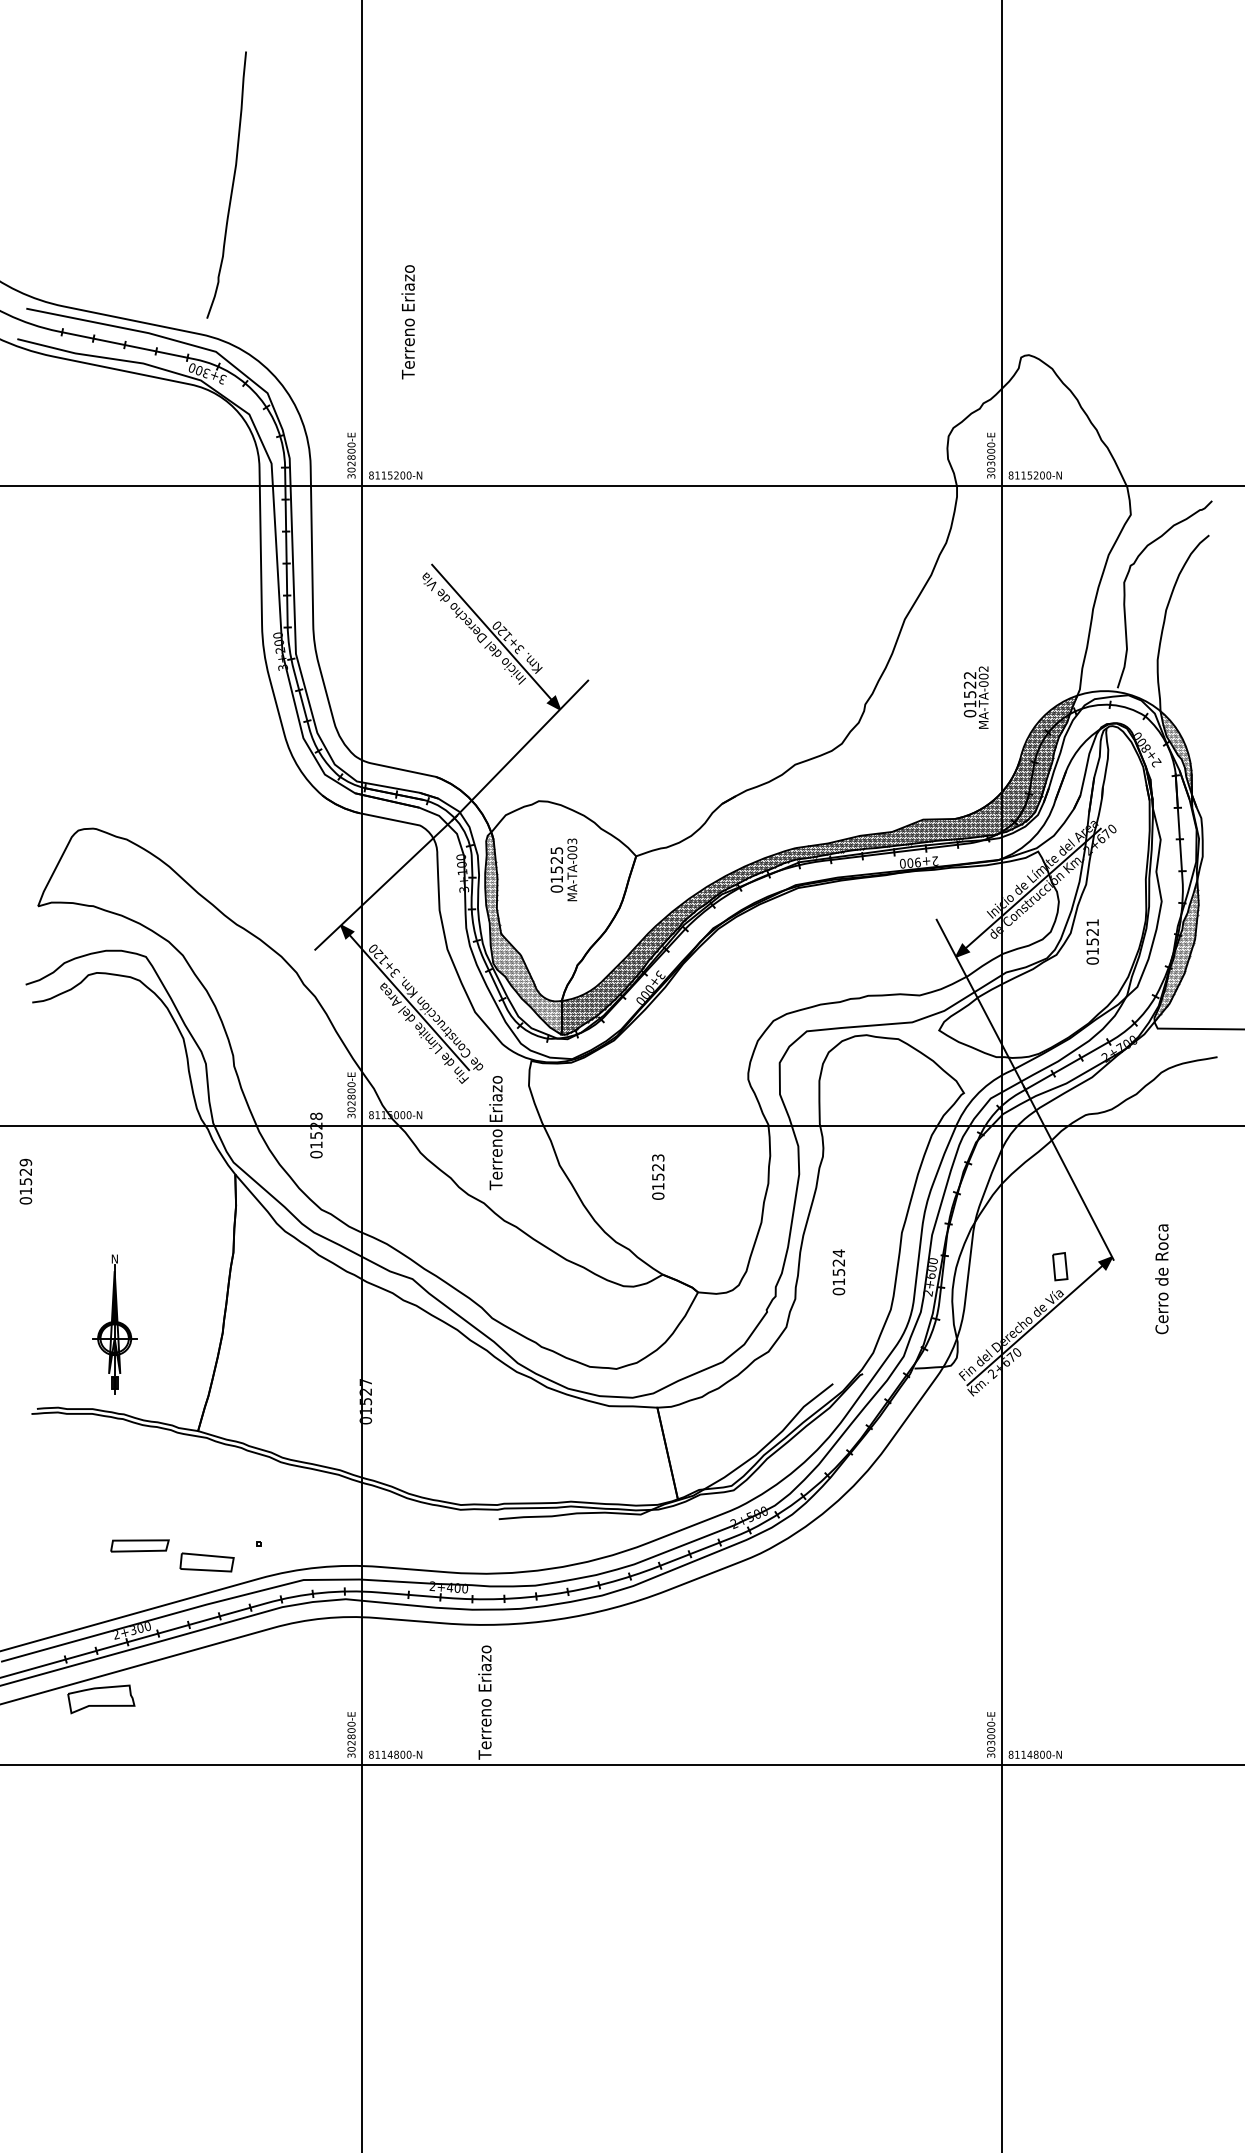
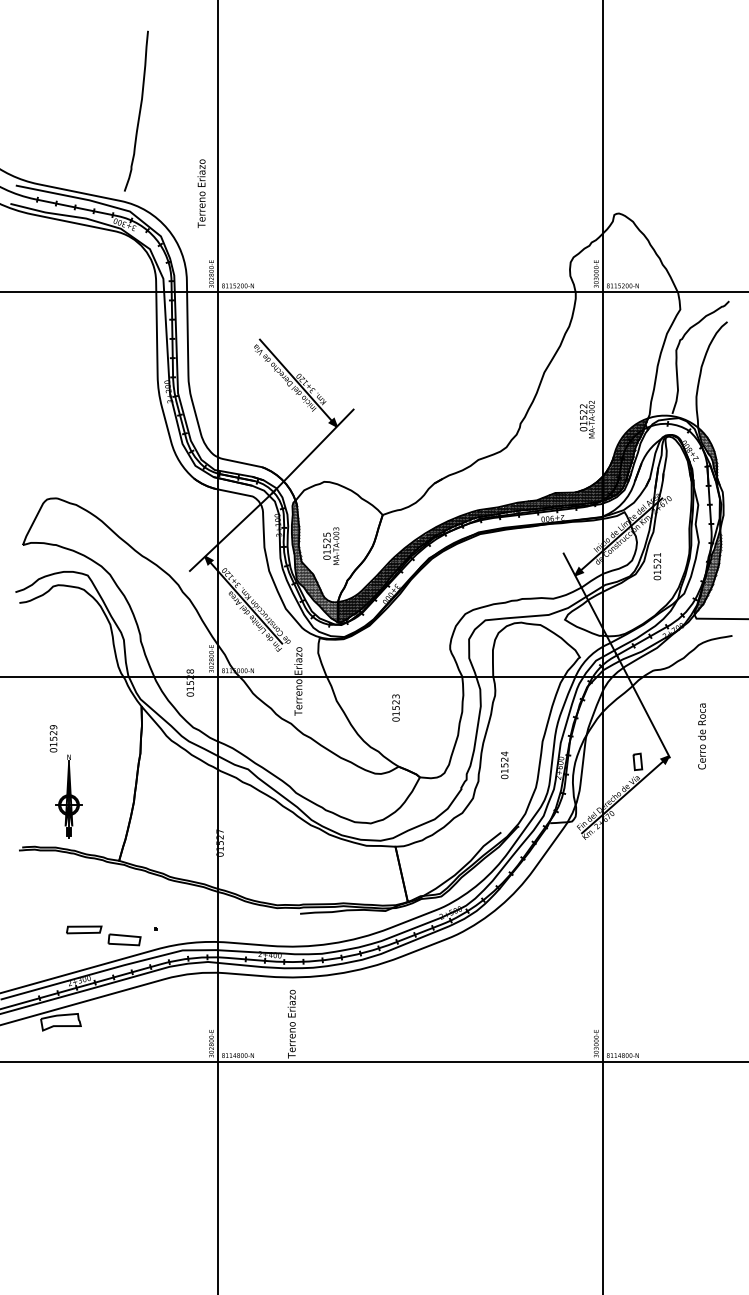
text: (408, 321) -> (201, 193), moved
text: (564, 868) -> (331, 545), moved
text: (25, 1181) -> (53, 738), moved
text: (1161, 1279) -> (701, 736), moved

